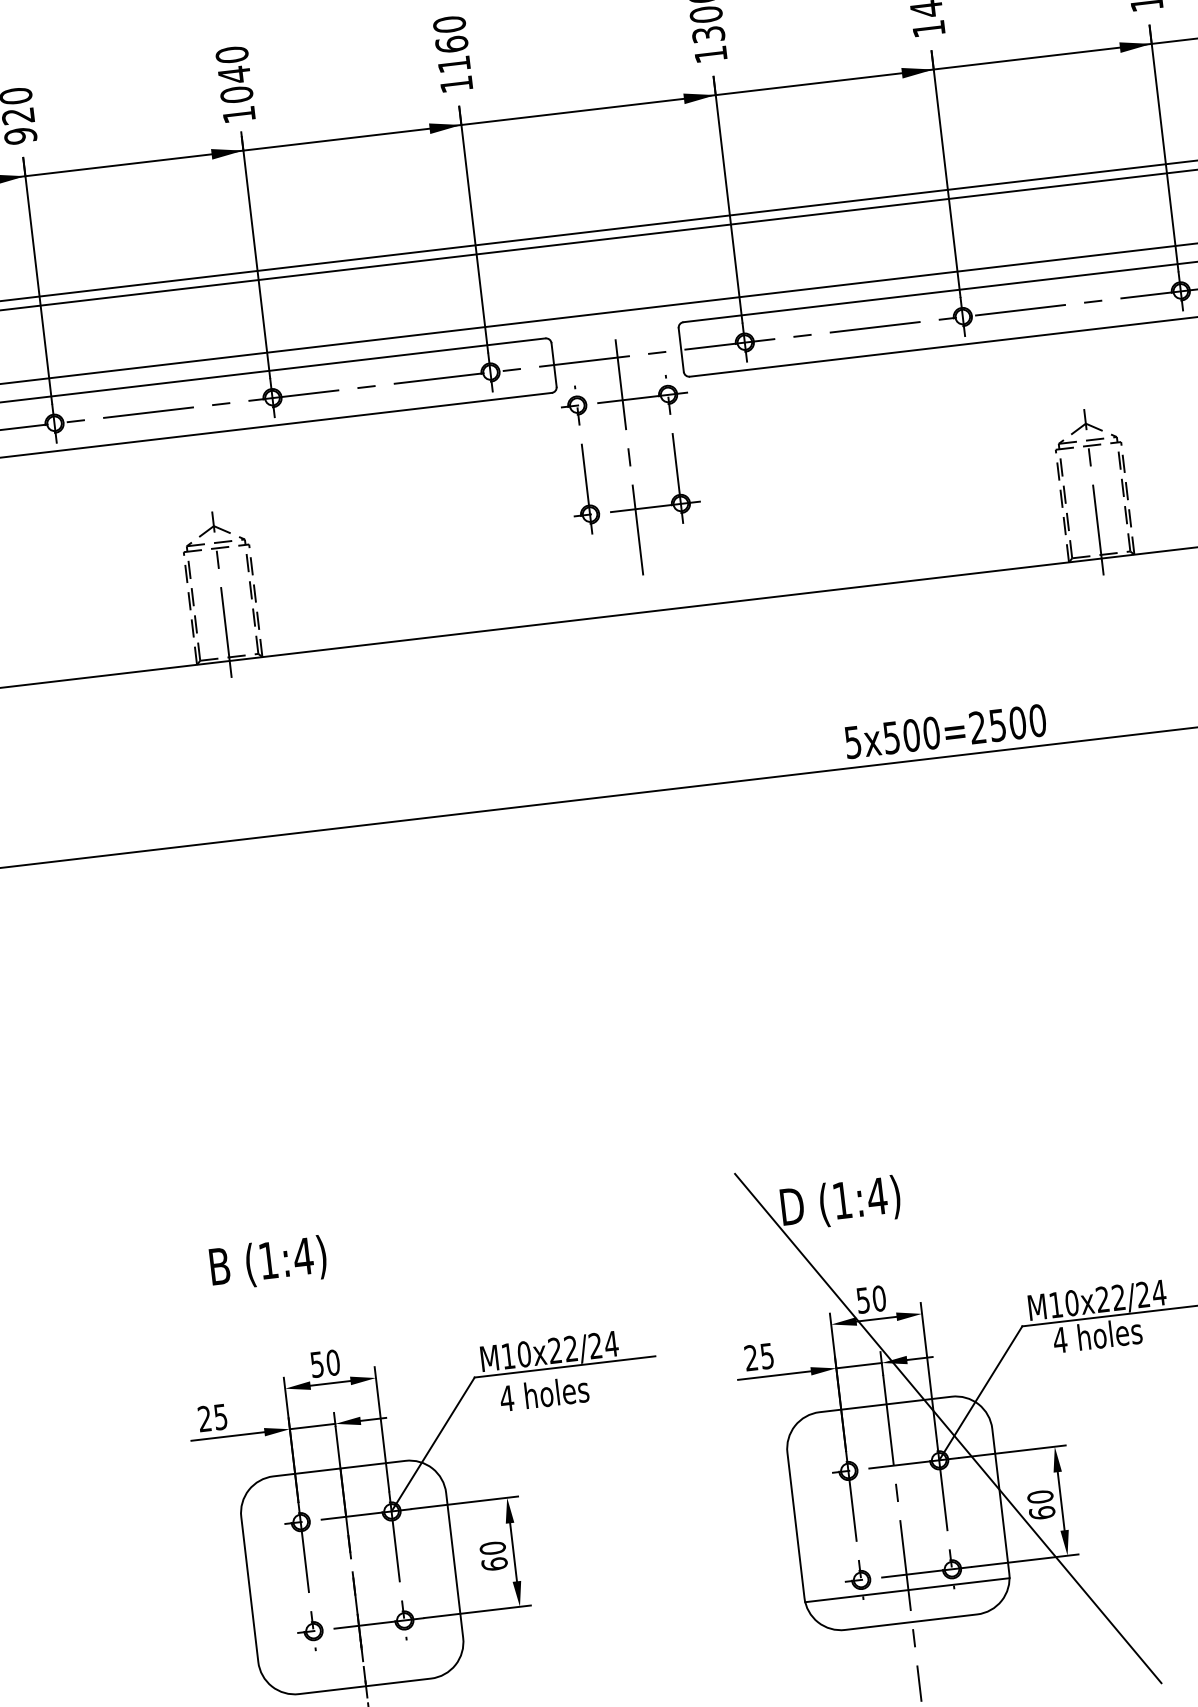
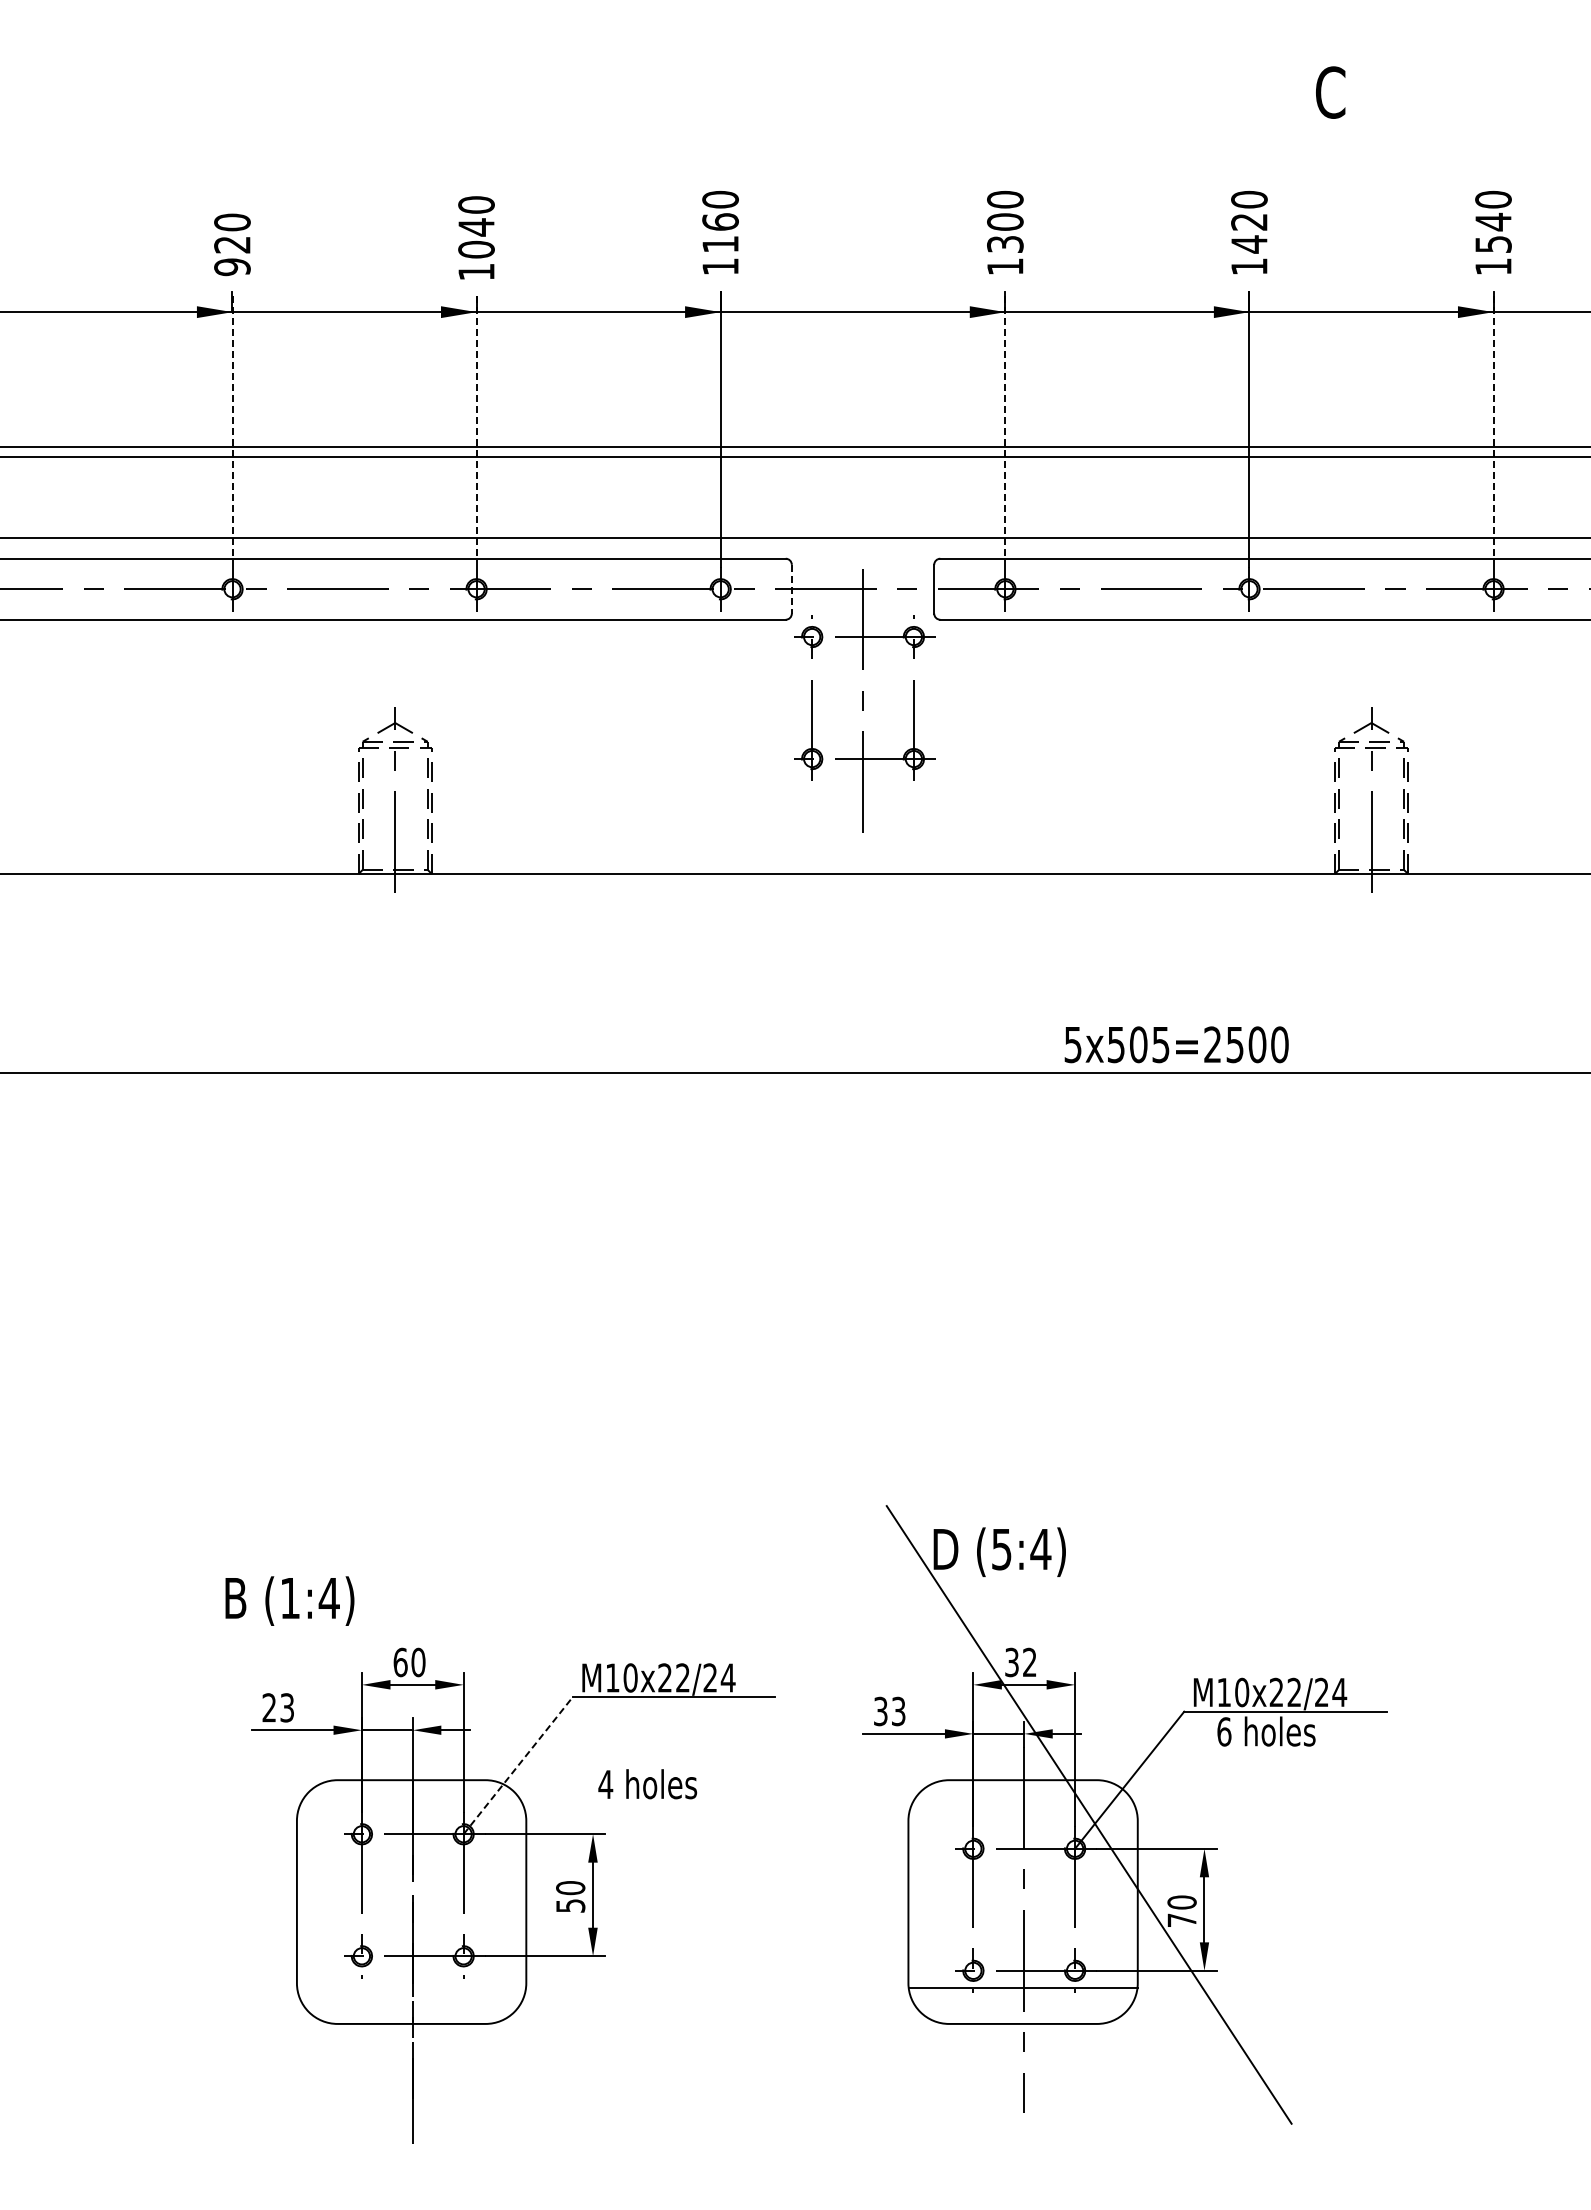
line: (1164, 148) -> (1493, 429), solid -> dashed
line: (728, 199) -> (1005, 429), solid -> dashed
line: (255, 255) -> (476, 429), solid -> dashed
line: (37, 281) -> (232, 429), solid -> dashed
line: (553, 365) -> (791, 589), solid -> dashed
text: (931, 732) -> (1160, 1044), 5x500=2500 -> 5x505=2500
text: (842, 1200) -> (1001, 1549), (1:4) -> (5:4)
text: (268, 1262) -> (289, 1600), moved
text: (870, 1299) -> (1020, 1662), 50 -> 32
text: (1059, 1339) -> (1223, 1731), 4 -> 6
text: (759, 1357) -> (889, 1711), 25 -> 33
text: (317, 1364) -> (400, 1662), 50 -> 60
text: (544, 1394) -> (647, 1784), moved
text: (220, 1416) -> (287, 1707), 25 -> 23
line: (433, 1444) -> (518, 1765), solid -> dashed
text: (1041, 1513) -> (1181, 1920), 60 -> 70
text: (494, 1563) -> (570, 1905), 60 -> 50

